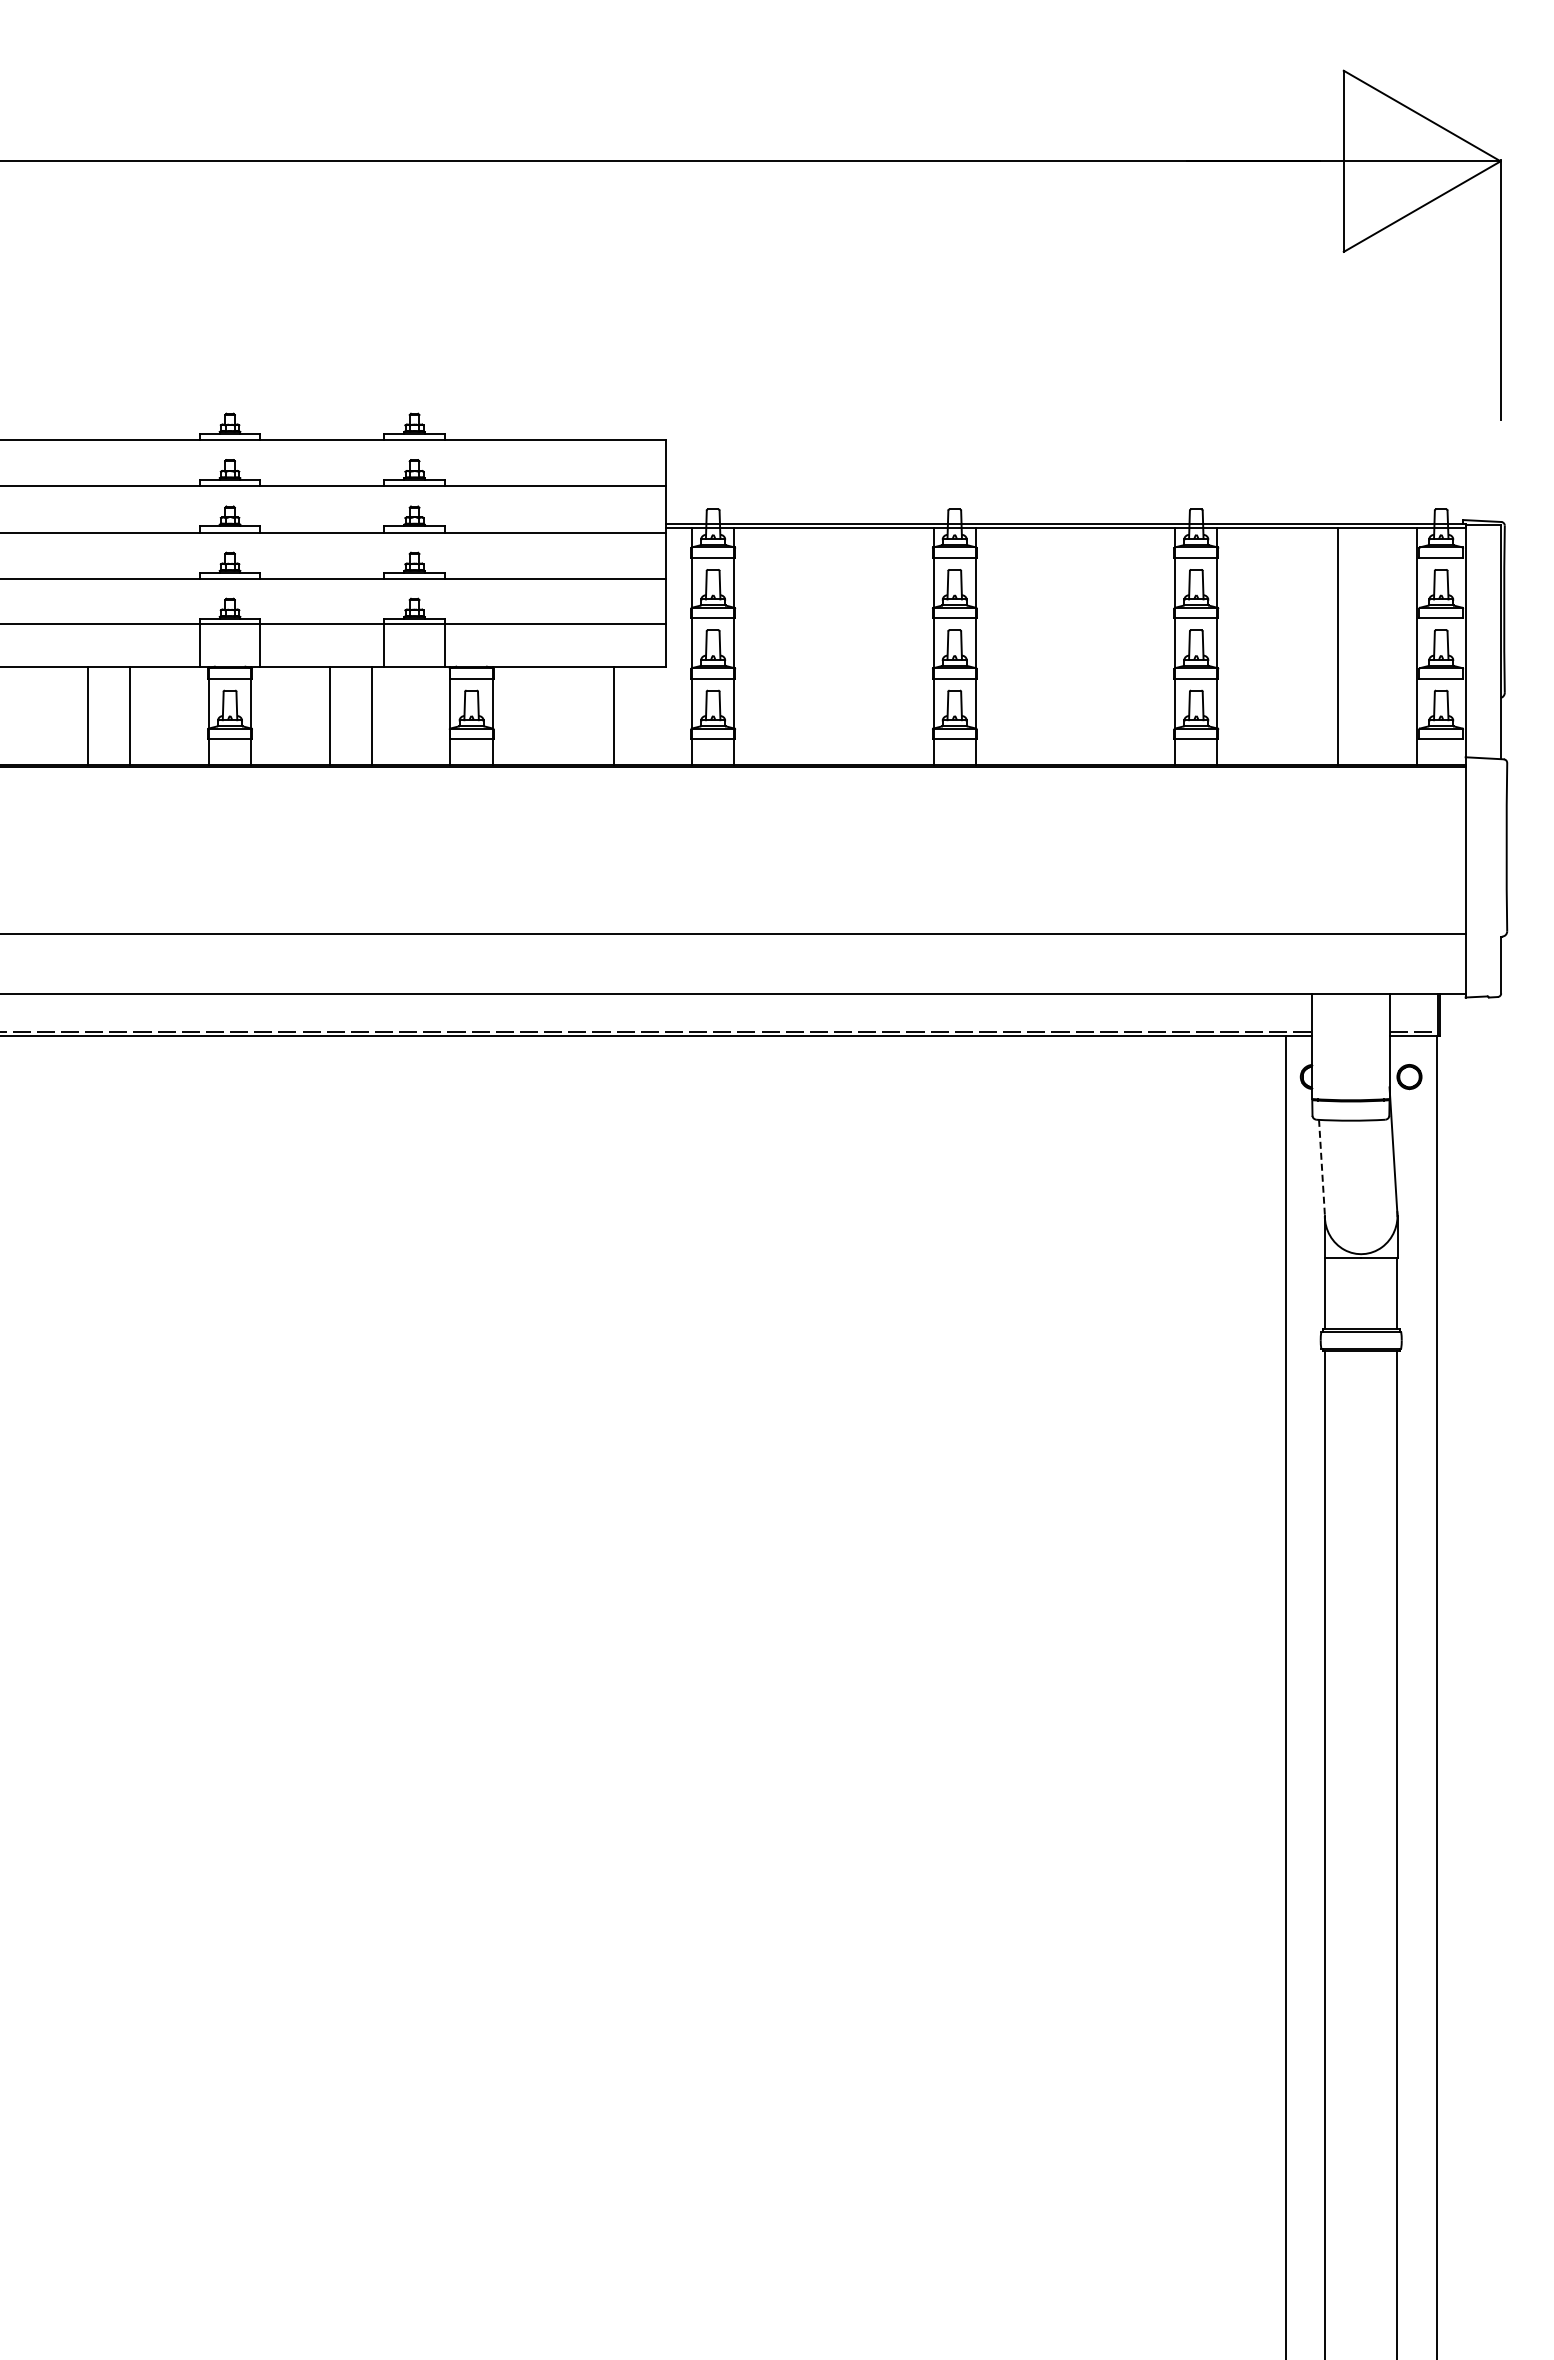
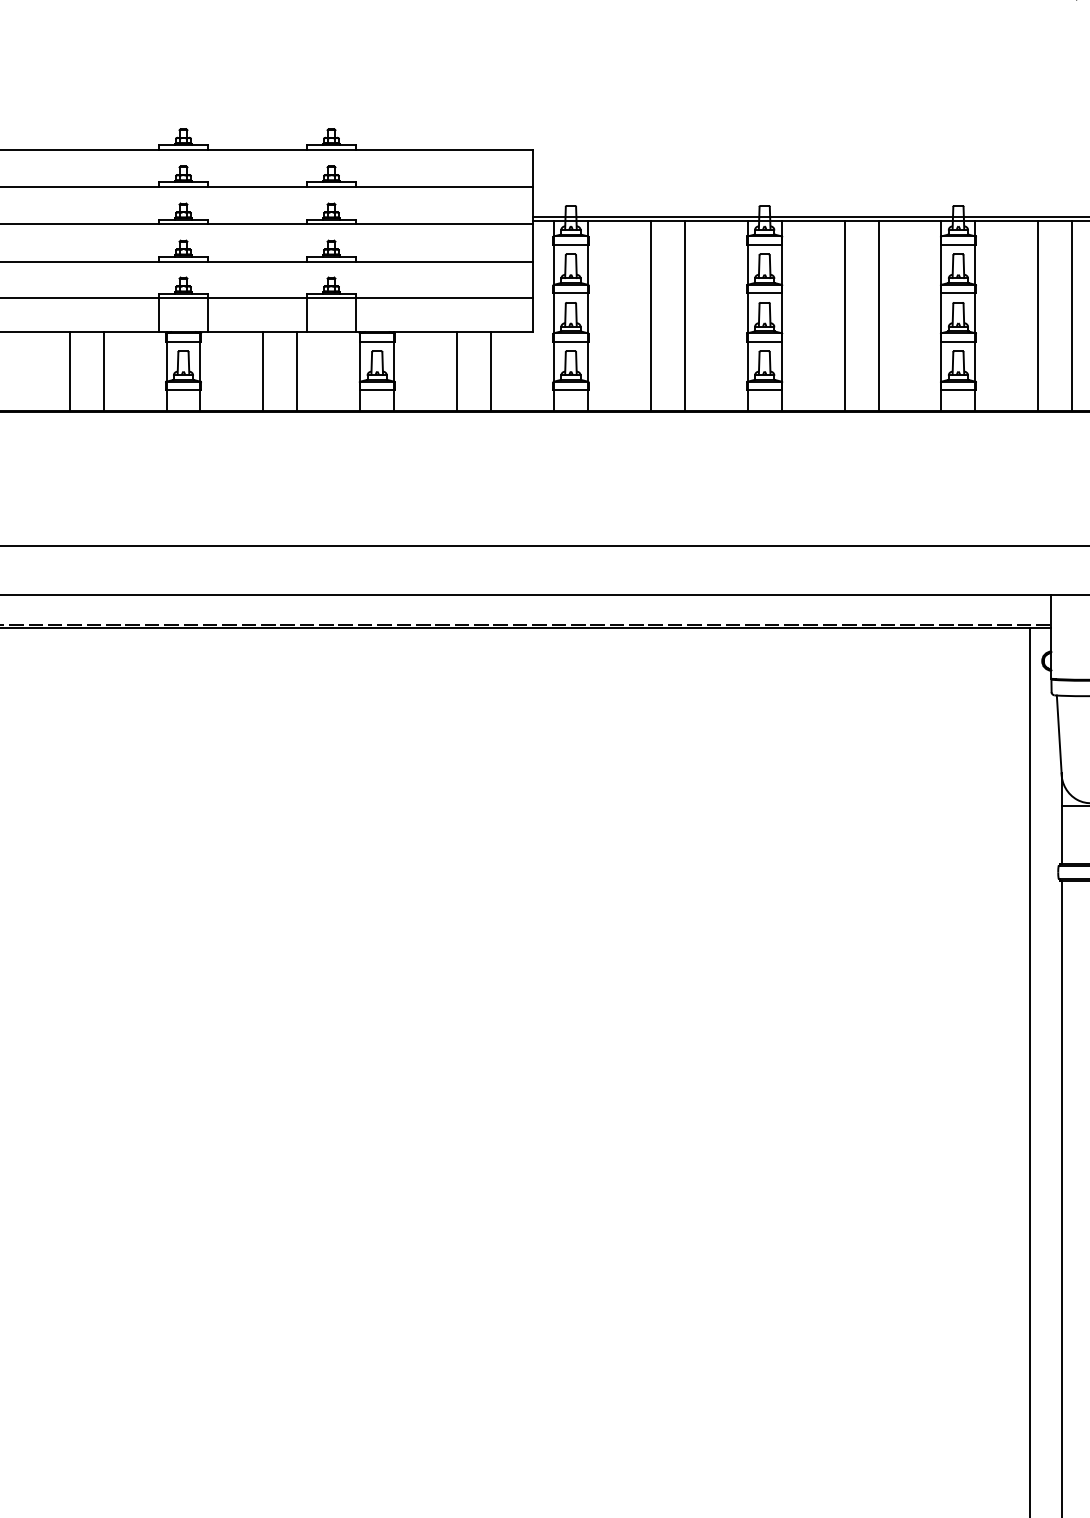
line: (812, 646) -> (650, 315), added
line: (855, 646) -> (685, 315), added
line: (1054, 646) -> (844, 315), added
line: (1096, 646) -> (878, 315), added
line: (1295, 646) -> (1037, 315), added
line: (571, 715) -> (457, 371), added
line: (1322, 1168) -> (1059, 734), dashed -> solid

